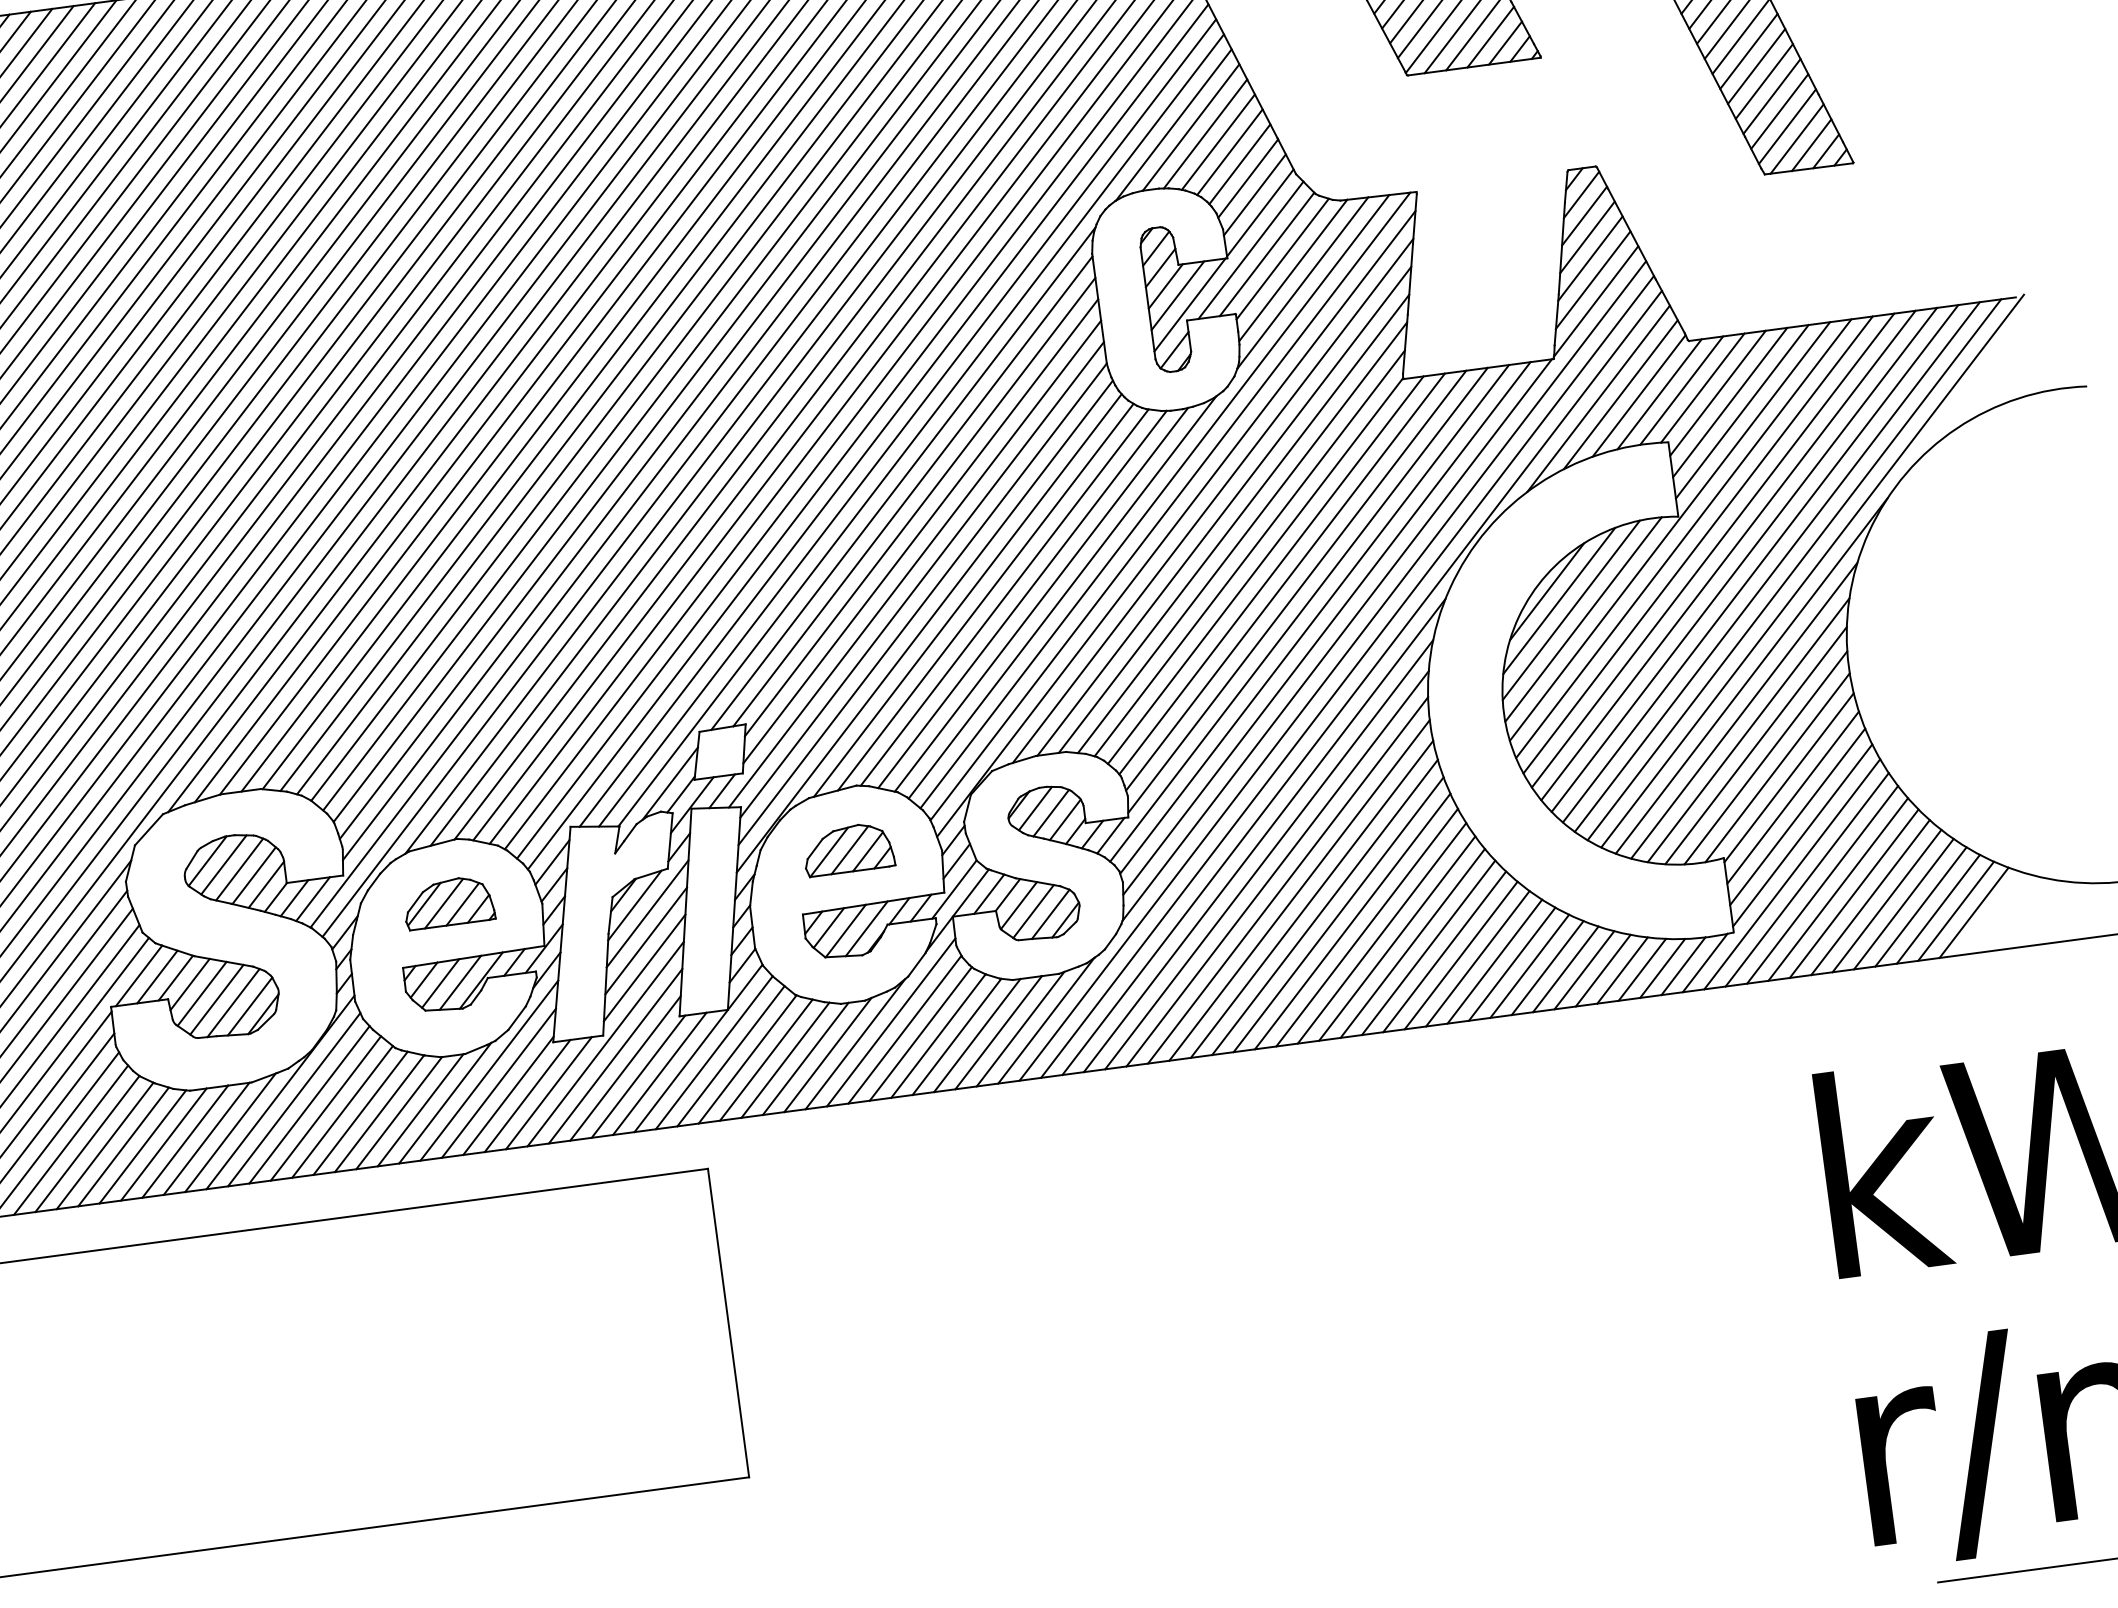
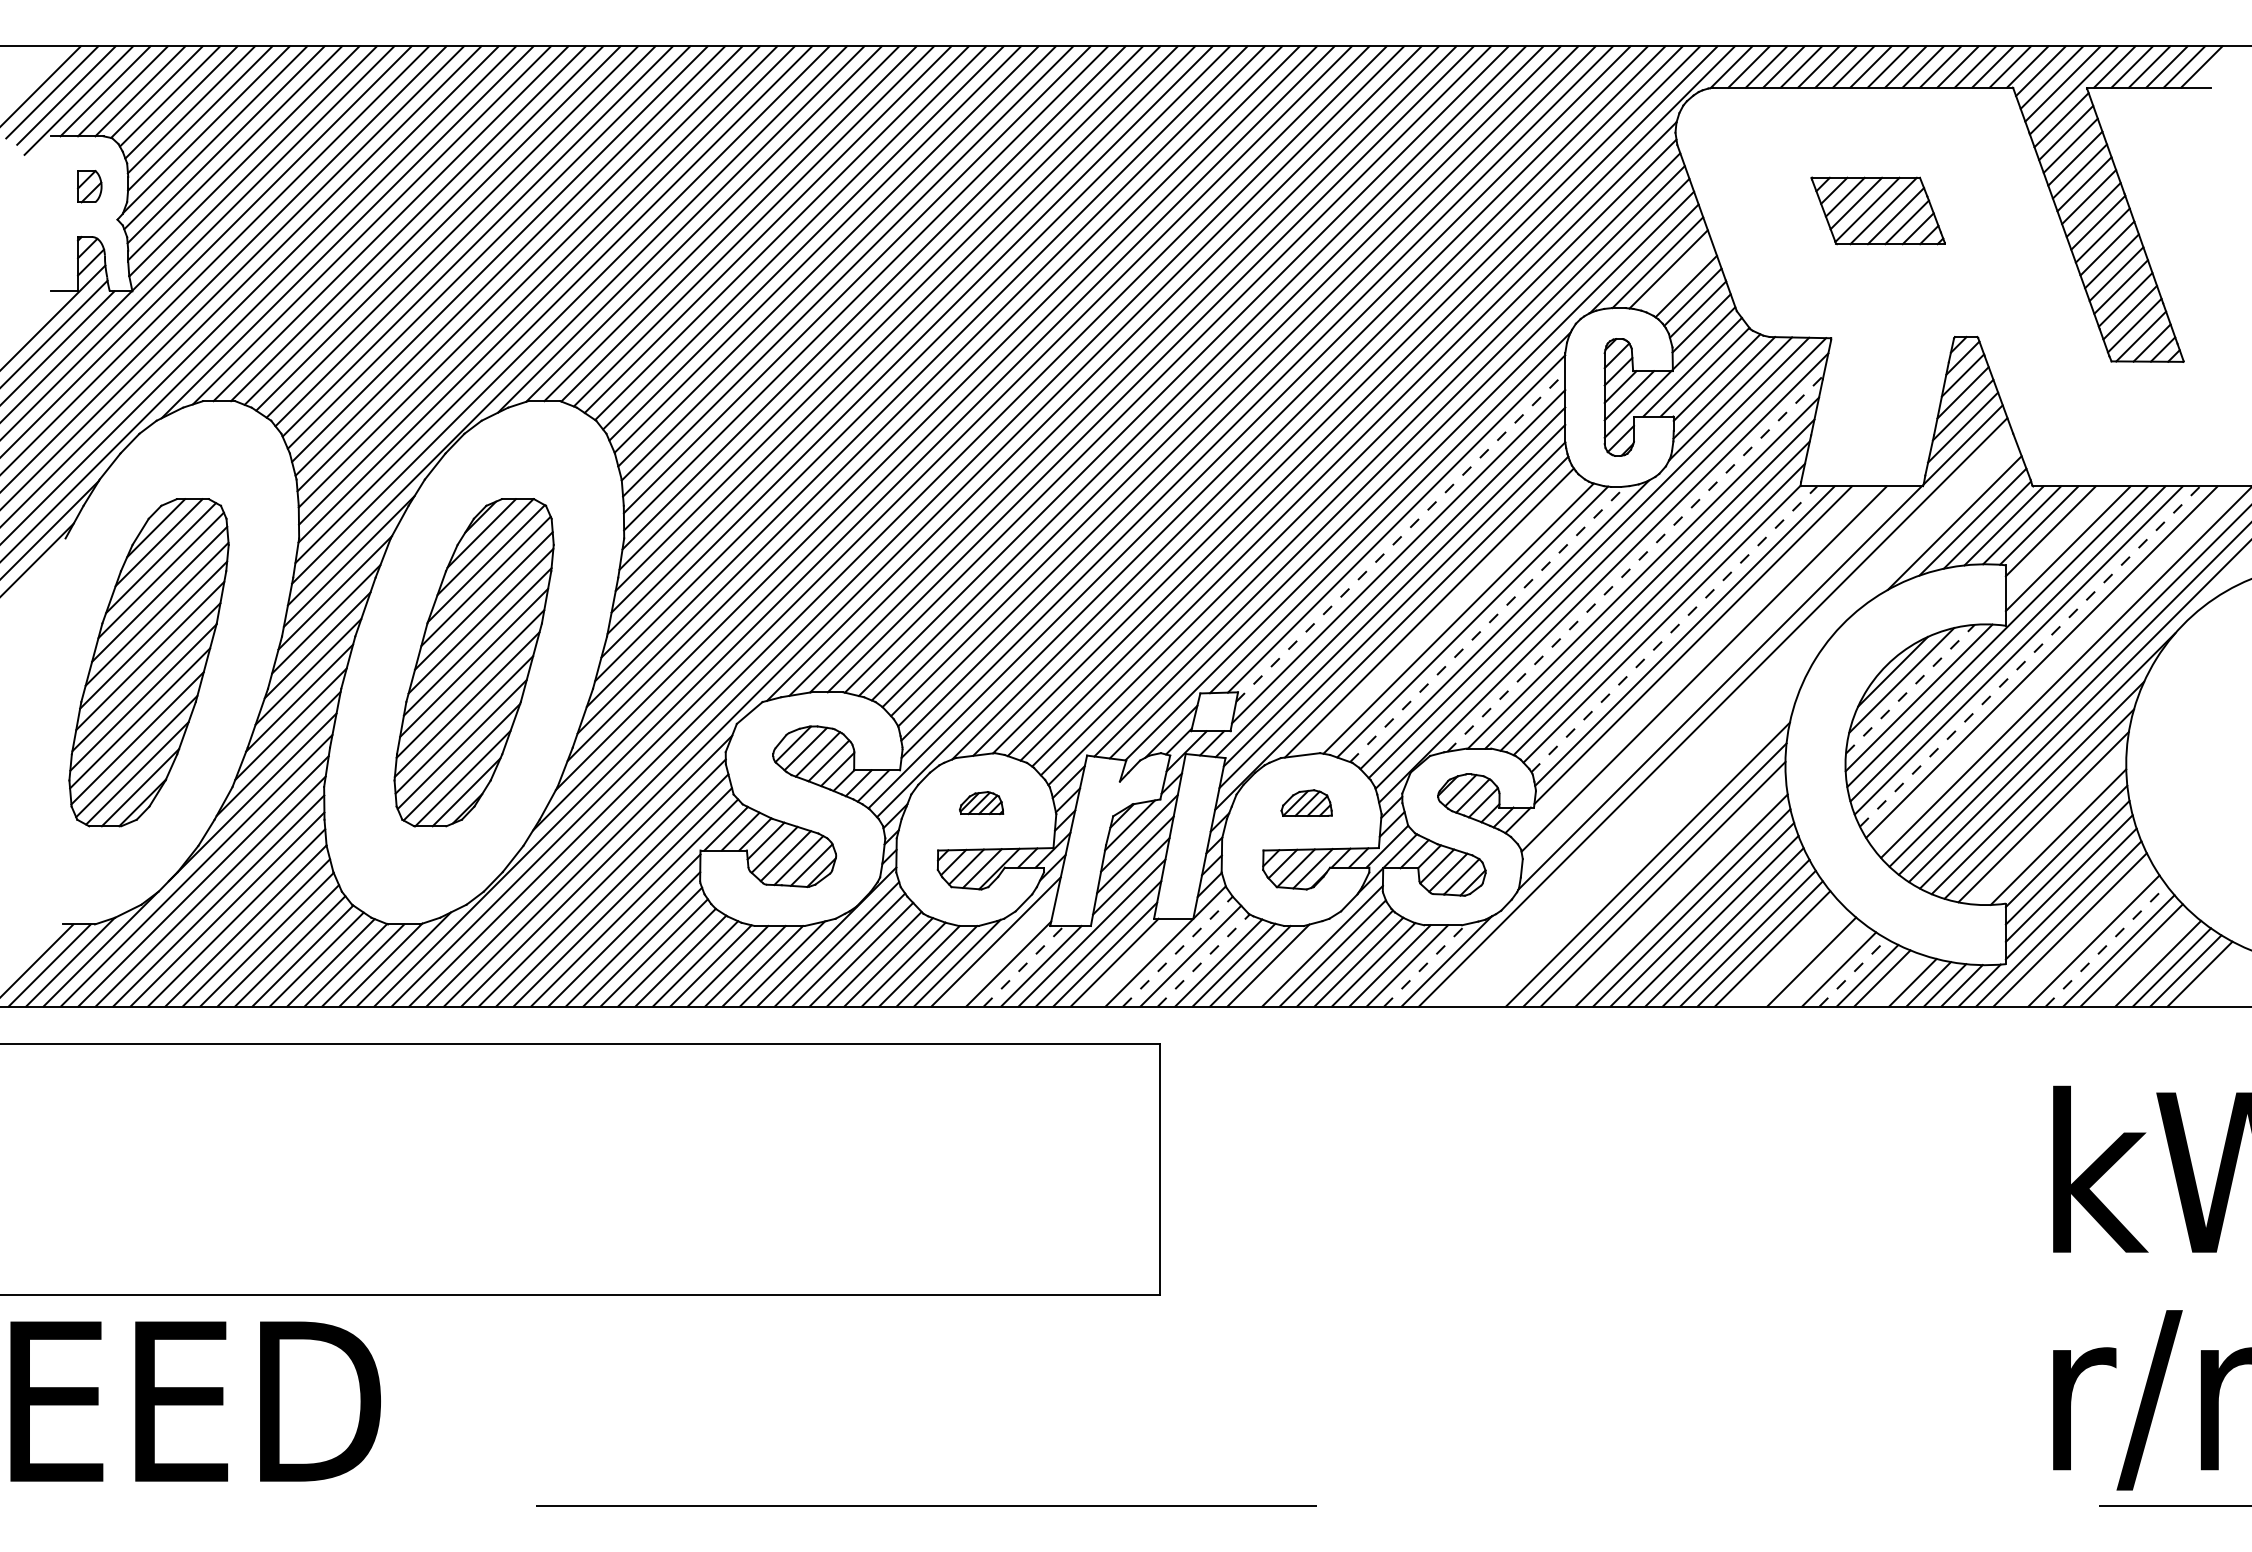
line: (1217, 142) -> (1677, 277), removed
line: (1730, 401) -> (2059, 539), removed
line: (1212, 500) -> (1635, 563), solid -> dashed
line: (919, 507) -> (1400, 537), solid -> dashed
line: (1713, 550) -> (2030, 656), solid -> dashed
line: (1744, 559) -> (2054, 667), removed
line: (1271, 575) -> (1674, 629), solid -> dashed
line: (985, 597) -> (1443, 616), removed
line: (1041, 600) -> (1487, 624), solid -> dashed
line: (1571, 609) -> (1910, 688), solid -> dashed
line: (1298, 614) -> (1691, 663), removed
line: (1326, 628) -> (1712, 677), removed
line: (1347, 676) -> (1724, 718), removed
line: (1360, 682) -> (1734, 724), removed
line: (1764, 757) -> (2049, 827), removed
line: (1265, 835) -> (1641, 836), removed
part: (847, 848) -> (1306, 802), size x0.7
line: (1268, 854) -> (1642, 852), removed
line: (1821, 884) -> (2081, 935), removed
line: (1854, 893) -> (2106, 945), solid -> dashed
line: (1312, 899) -> (1672, 892), removed
part: (448, 901) -> (981, 802), size x0.6
line: (1903, 904) -> (2144, 959), removed
line: (1461, 955) -> (1785, 953), removed
line: (1477, 958) -> (1798, 957), removed
line: (1511, 963) -> (1824, 965), removed
line: (1547, 967) -> (1853, 972), solid -> dashed
line: (1603, 970) -> (1897, 980), removed
line: (1020, 1029) -> (1425, 965), solid -> dashed
line: (855, 1043) -> (1291, 959), removed
line: (713, 1052) -> (1177, 951), solid -> dashed
line: (748, 1059) -> (1204, 960), solid -> dashed
line: (659, 1073) -> (1131, 962), removed
line: (498, 1082) -> (1002, 952), removed
line: (528, 1096) -> (1024, 966), solid -> dashed

